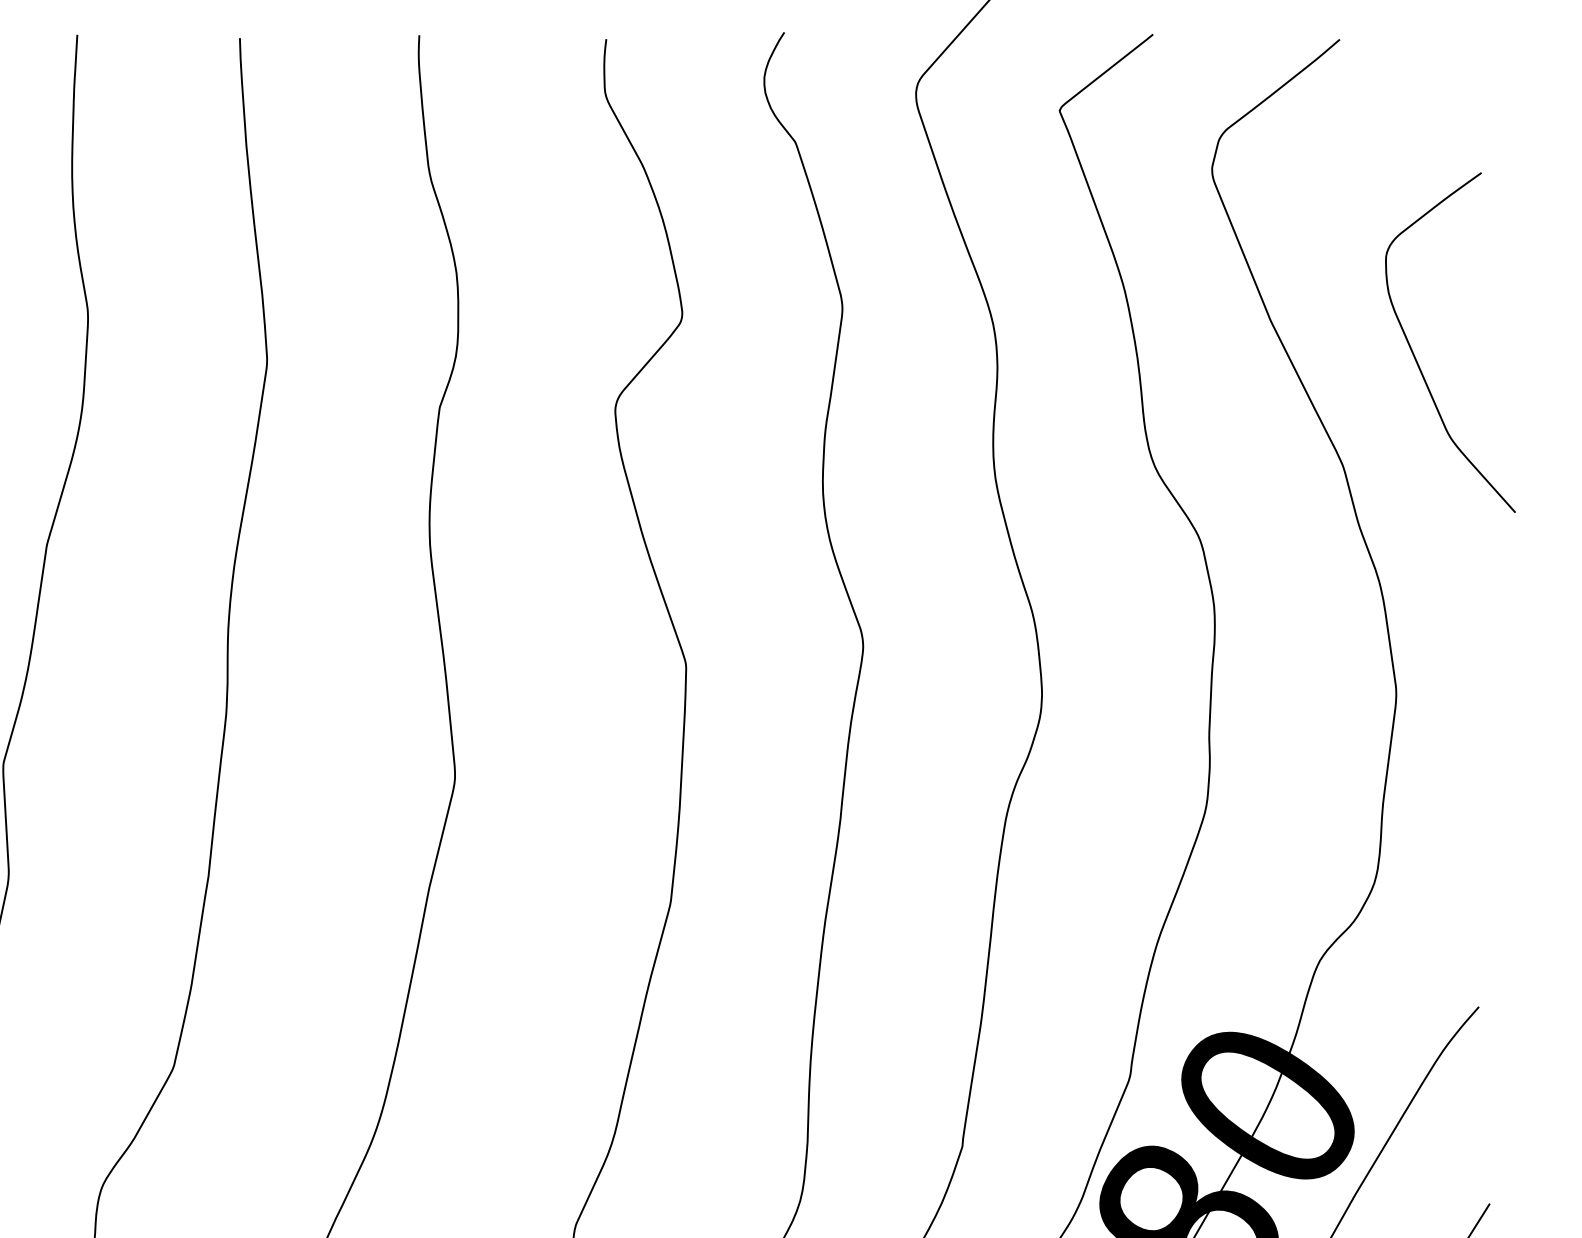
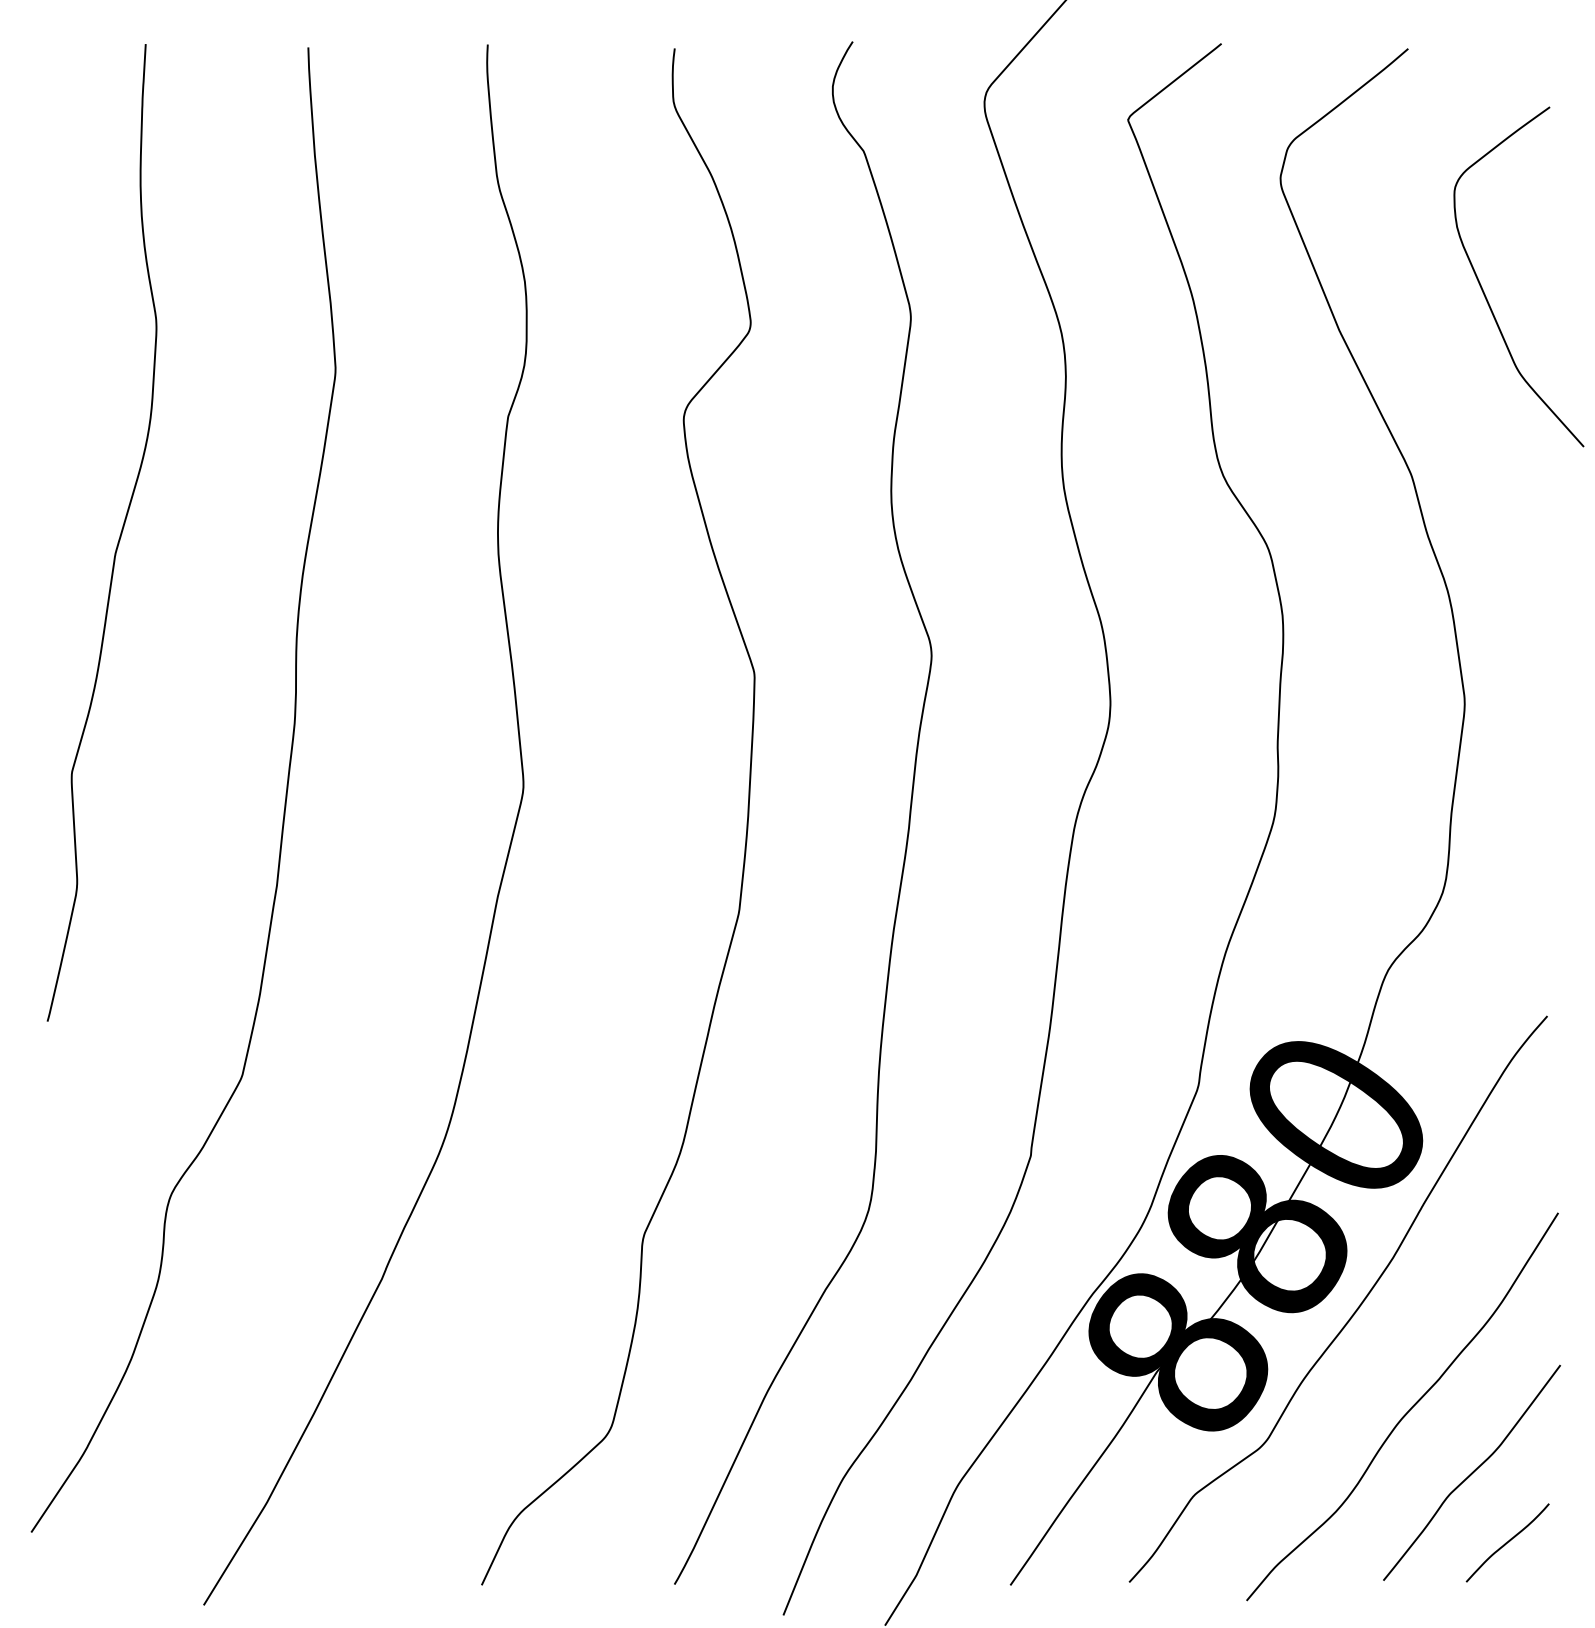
curve: (1416, 357) -> (1484, 291), moved

